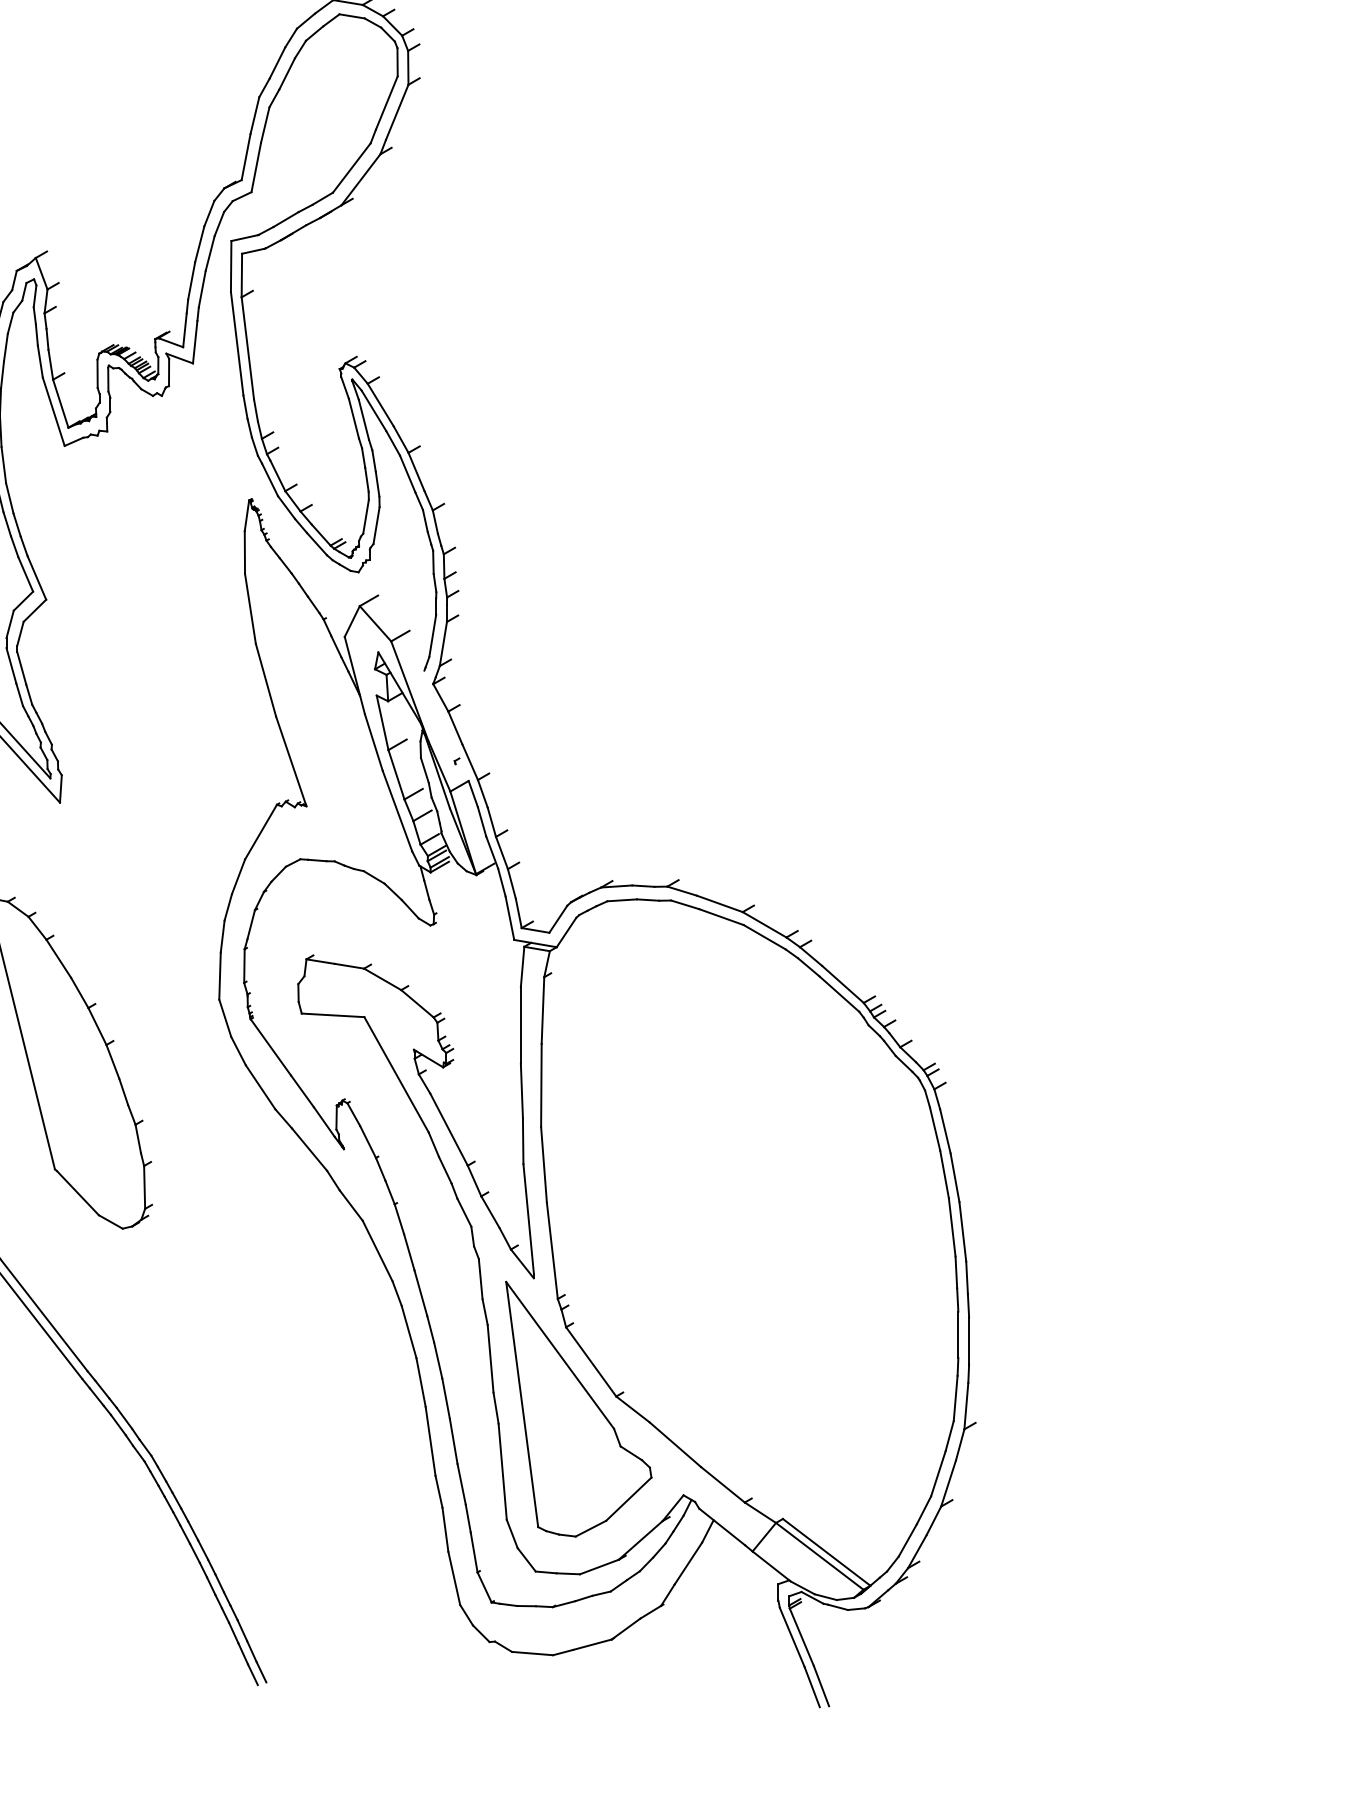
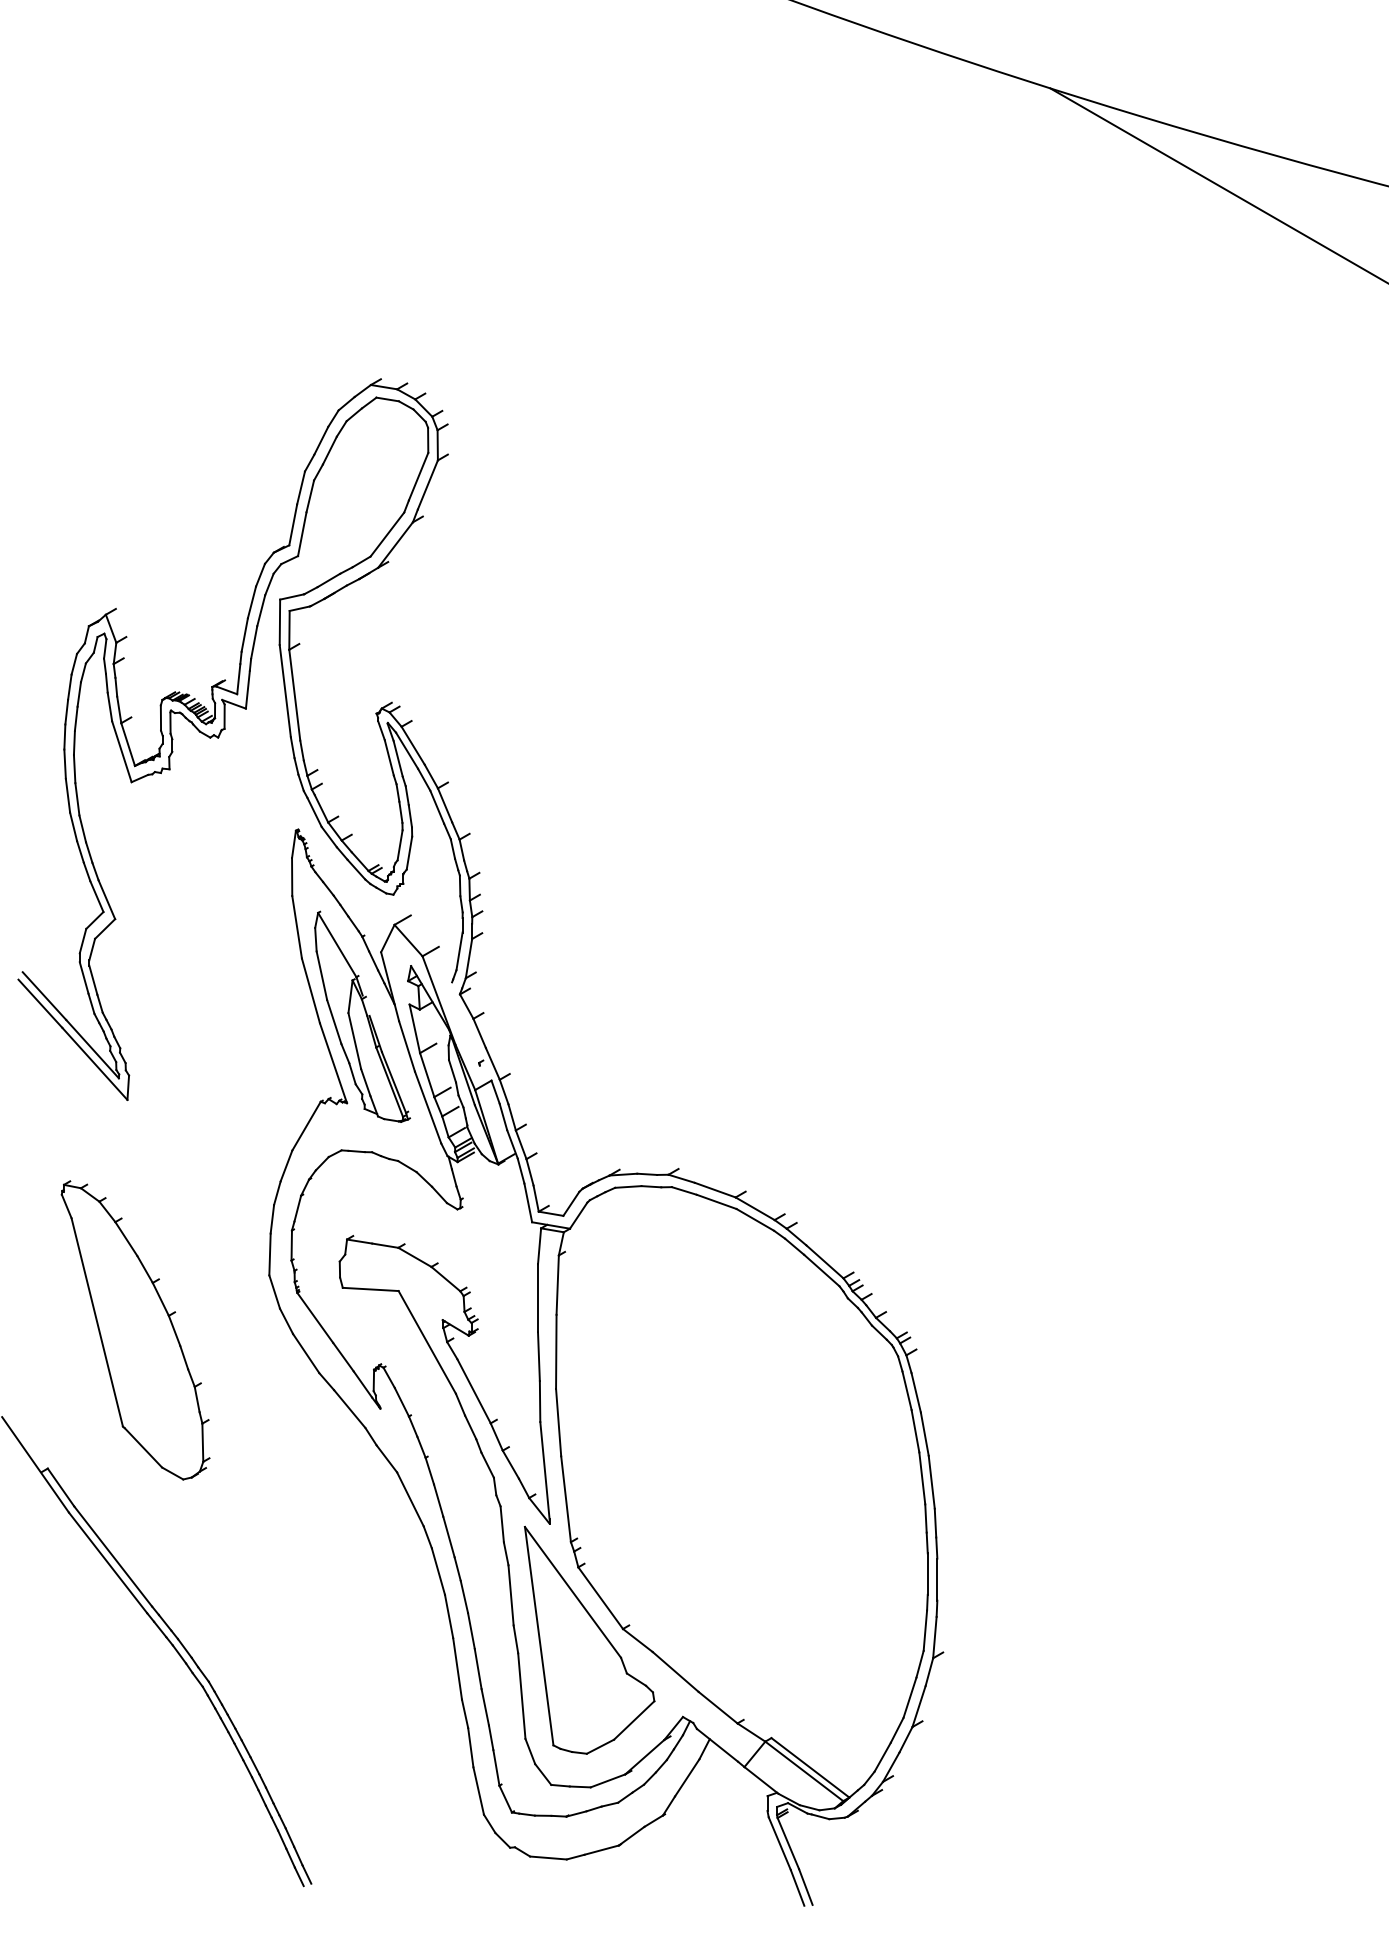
part: (323, 708) -> (362, 1016), added

